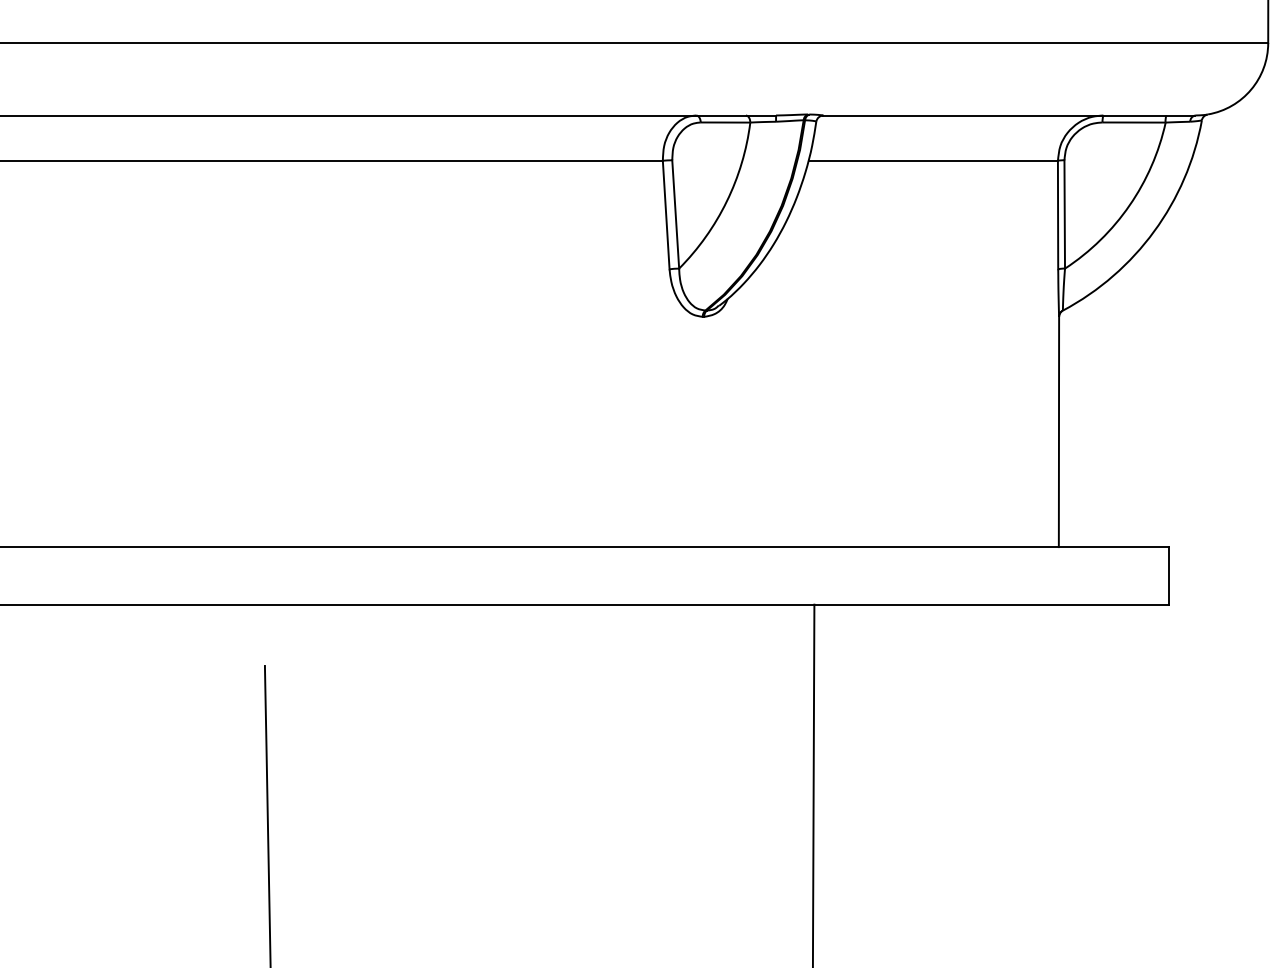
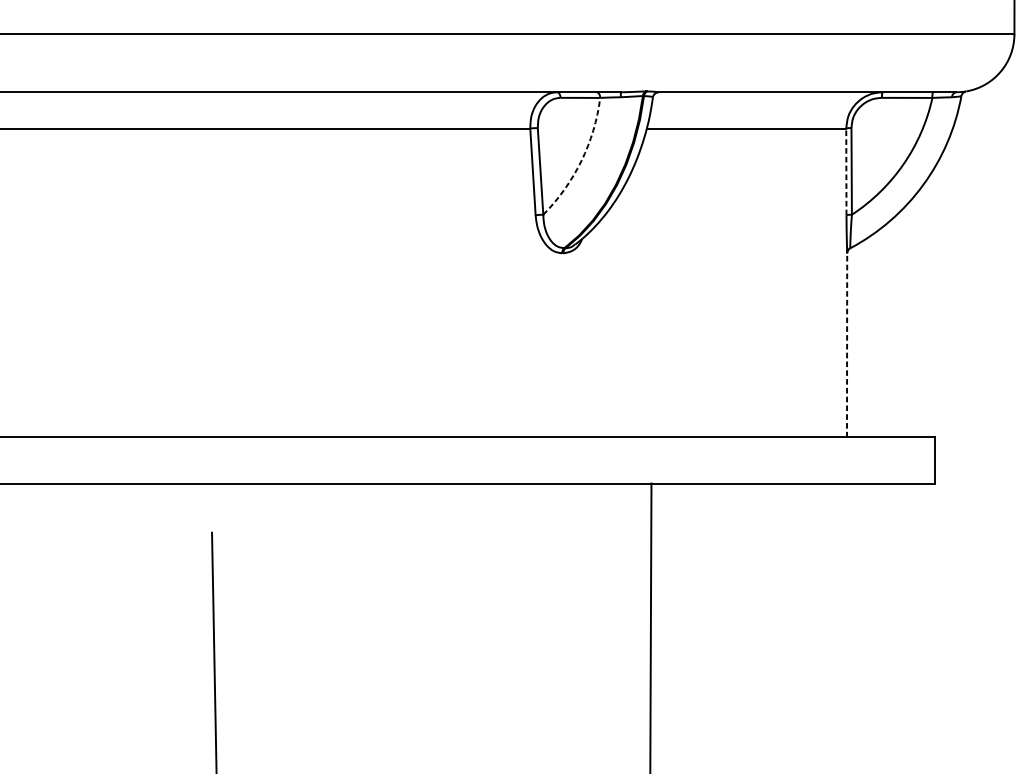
arc: (726, 201) -> (581, 161), solid -> dashed
line: (1058, 214) -> (846, 171), solid -> dashed
line: (1058, 431) -> (846, 345), solid -> dashed

